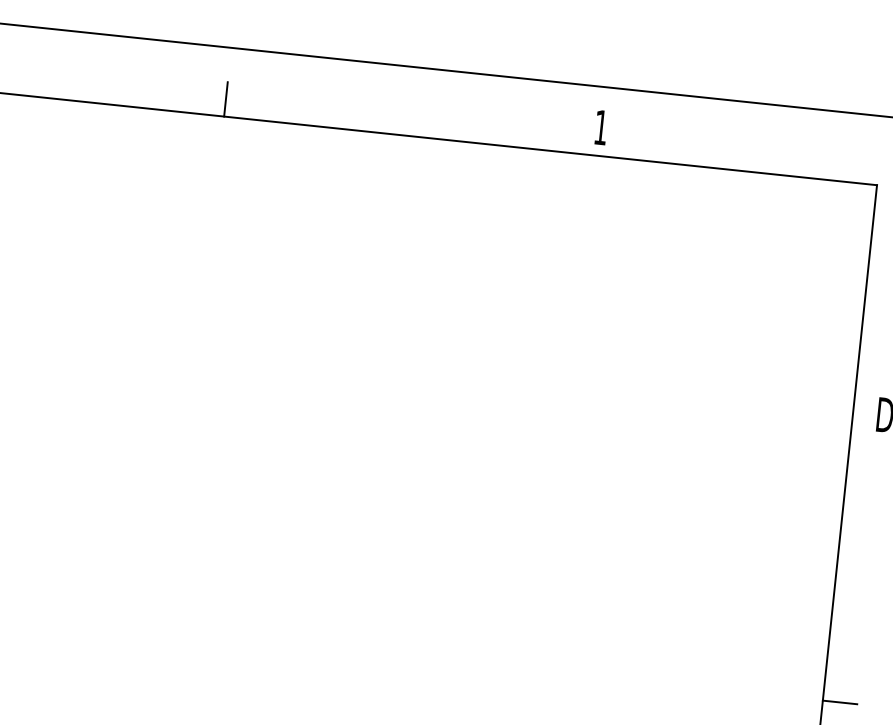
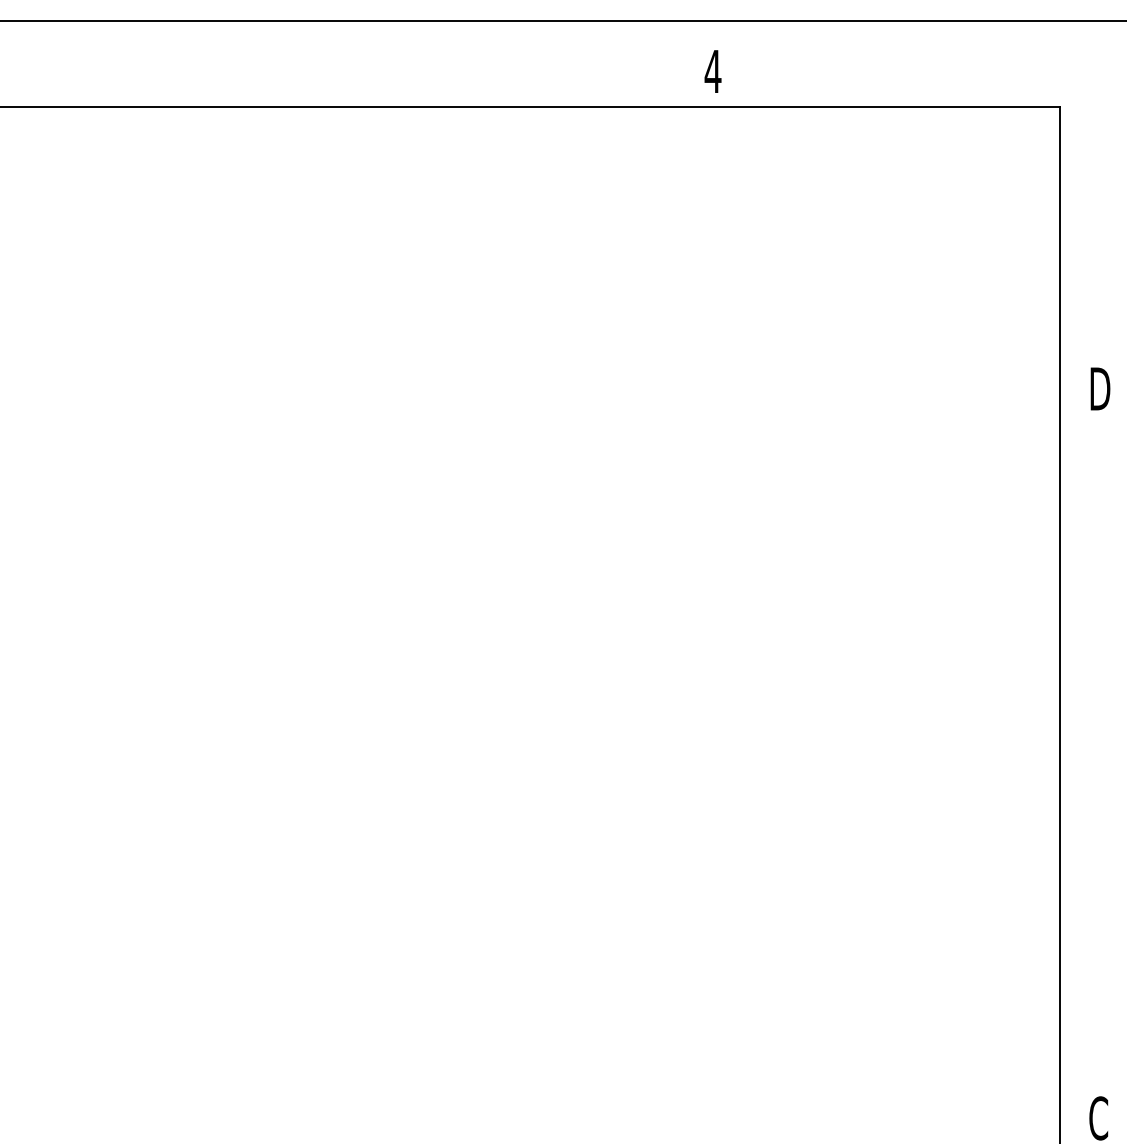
line: (226, 98) -> (247, 84), removed
text: (600, 127) -> (712, 71), 1 -> 4
line: (839, 702) -> (1081, 748), removed

